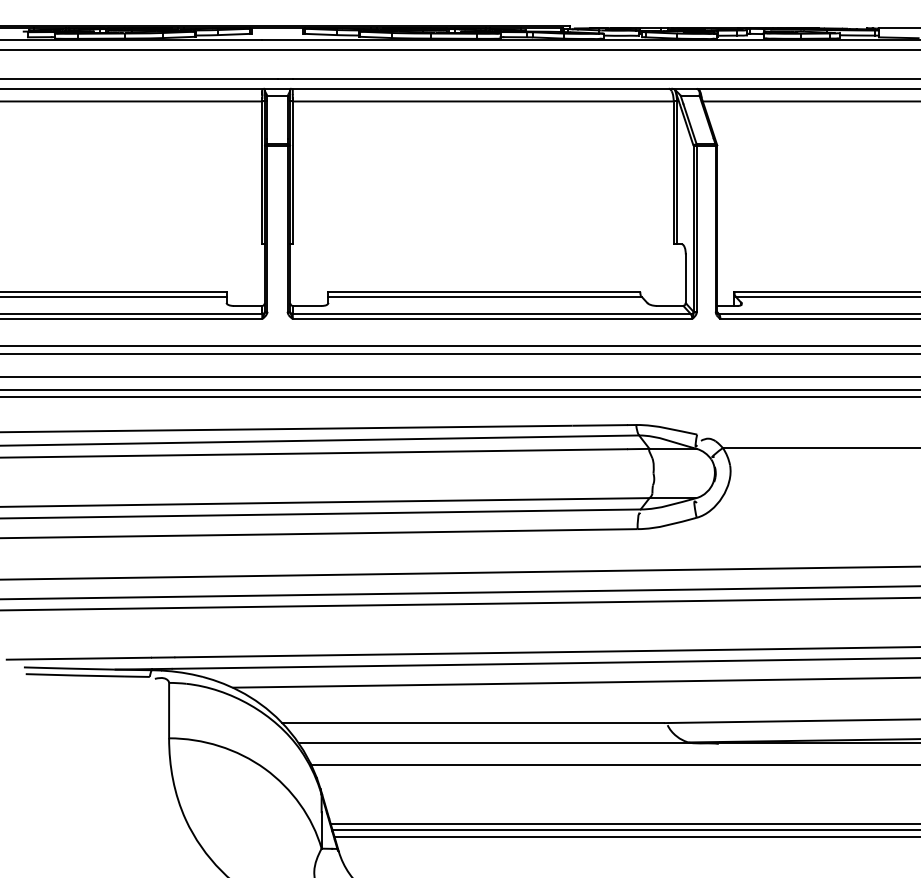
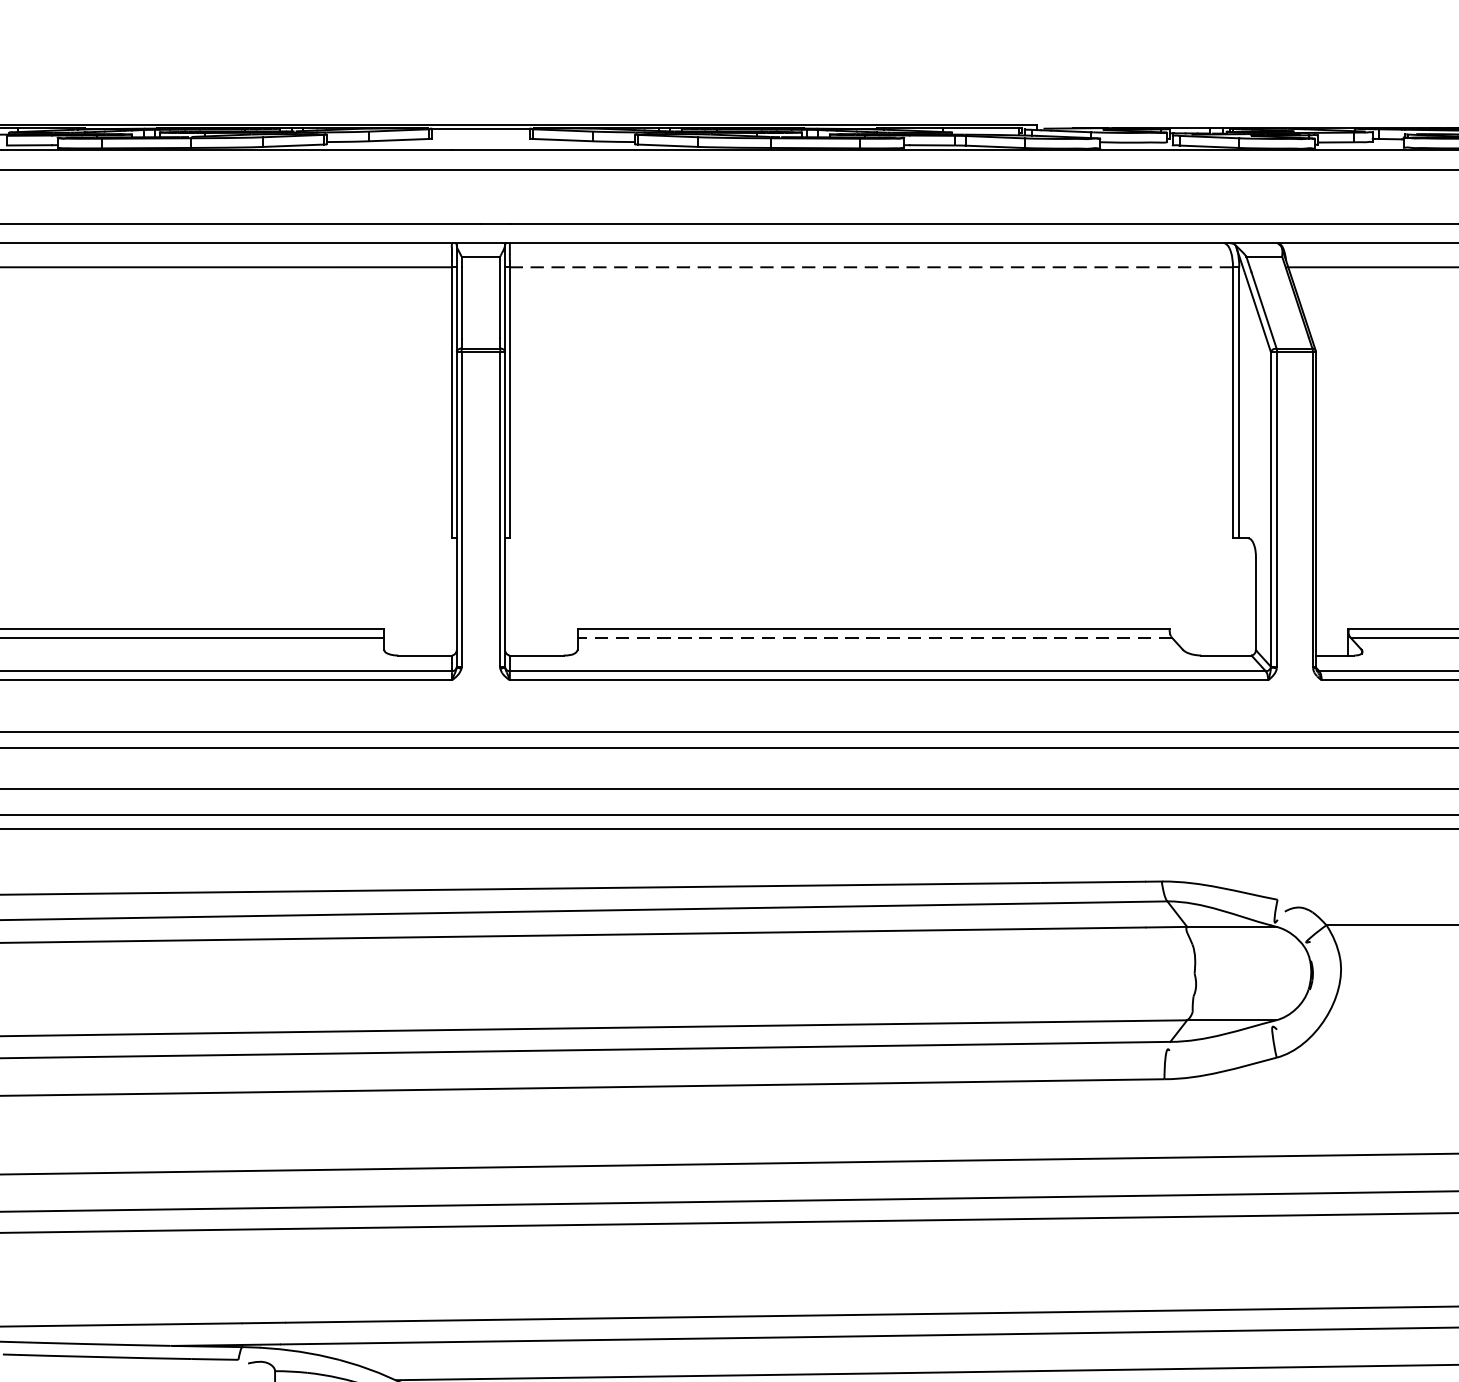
line: (482, 101) -> (870, 267), solid -> dashed
line: (484, 296) -> (873, 637), solid -> dashed

